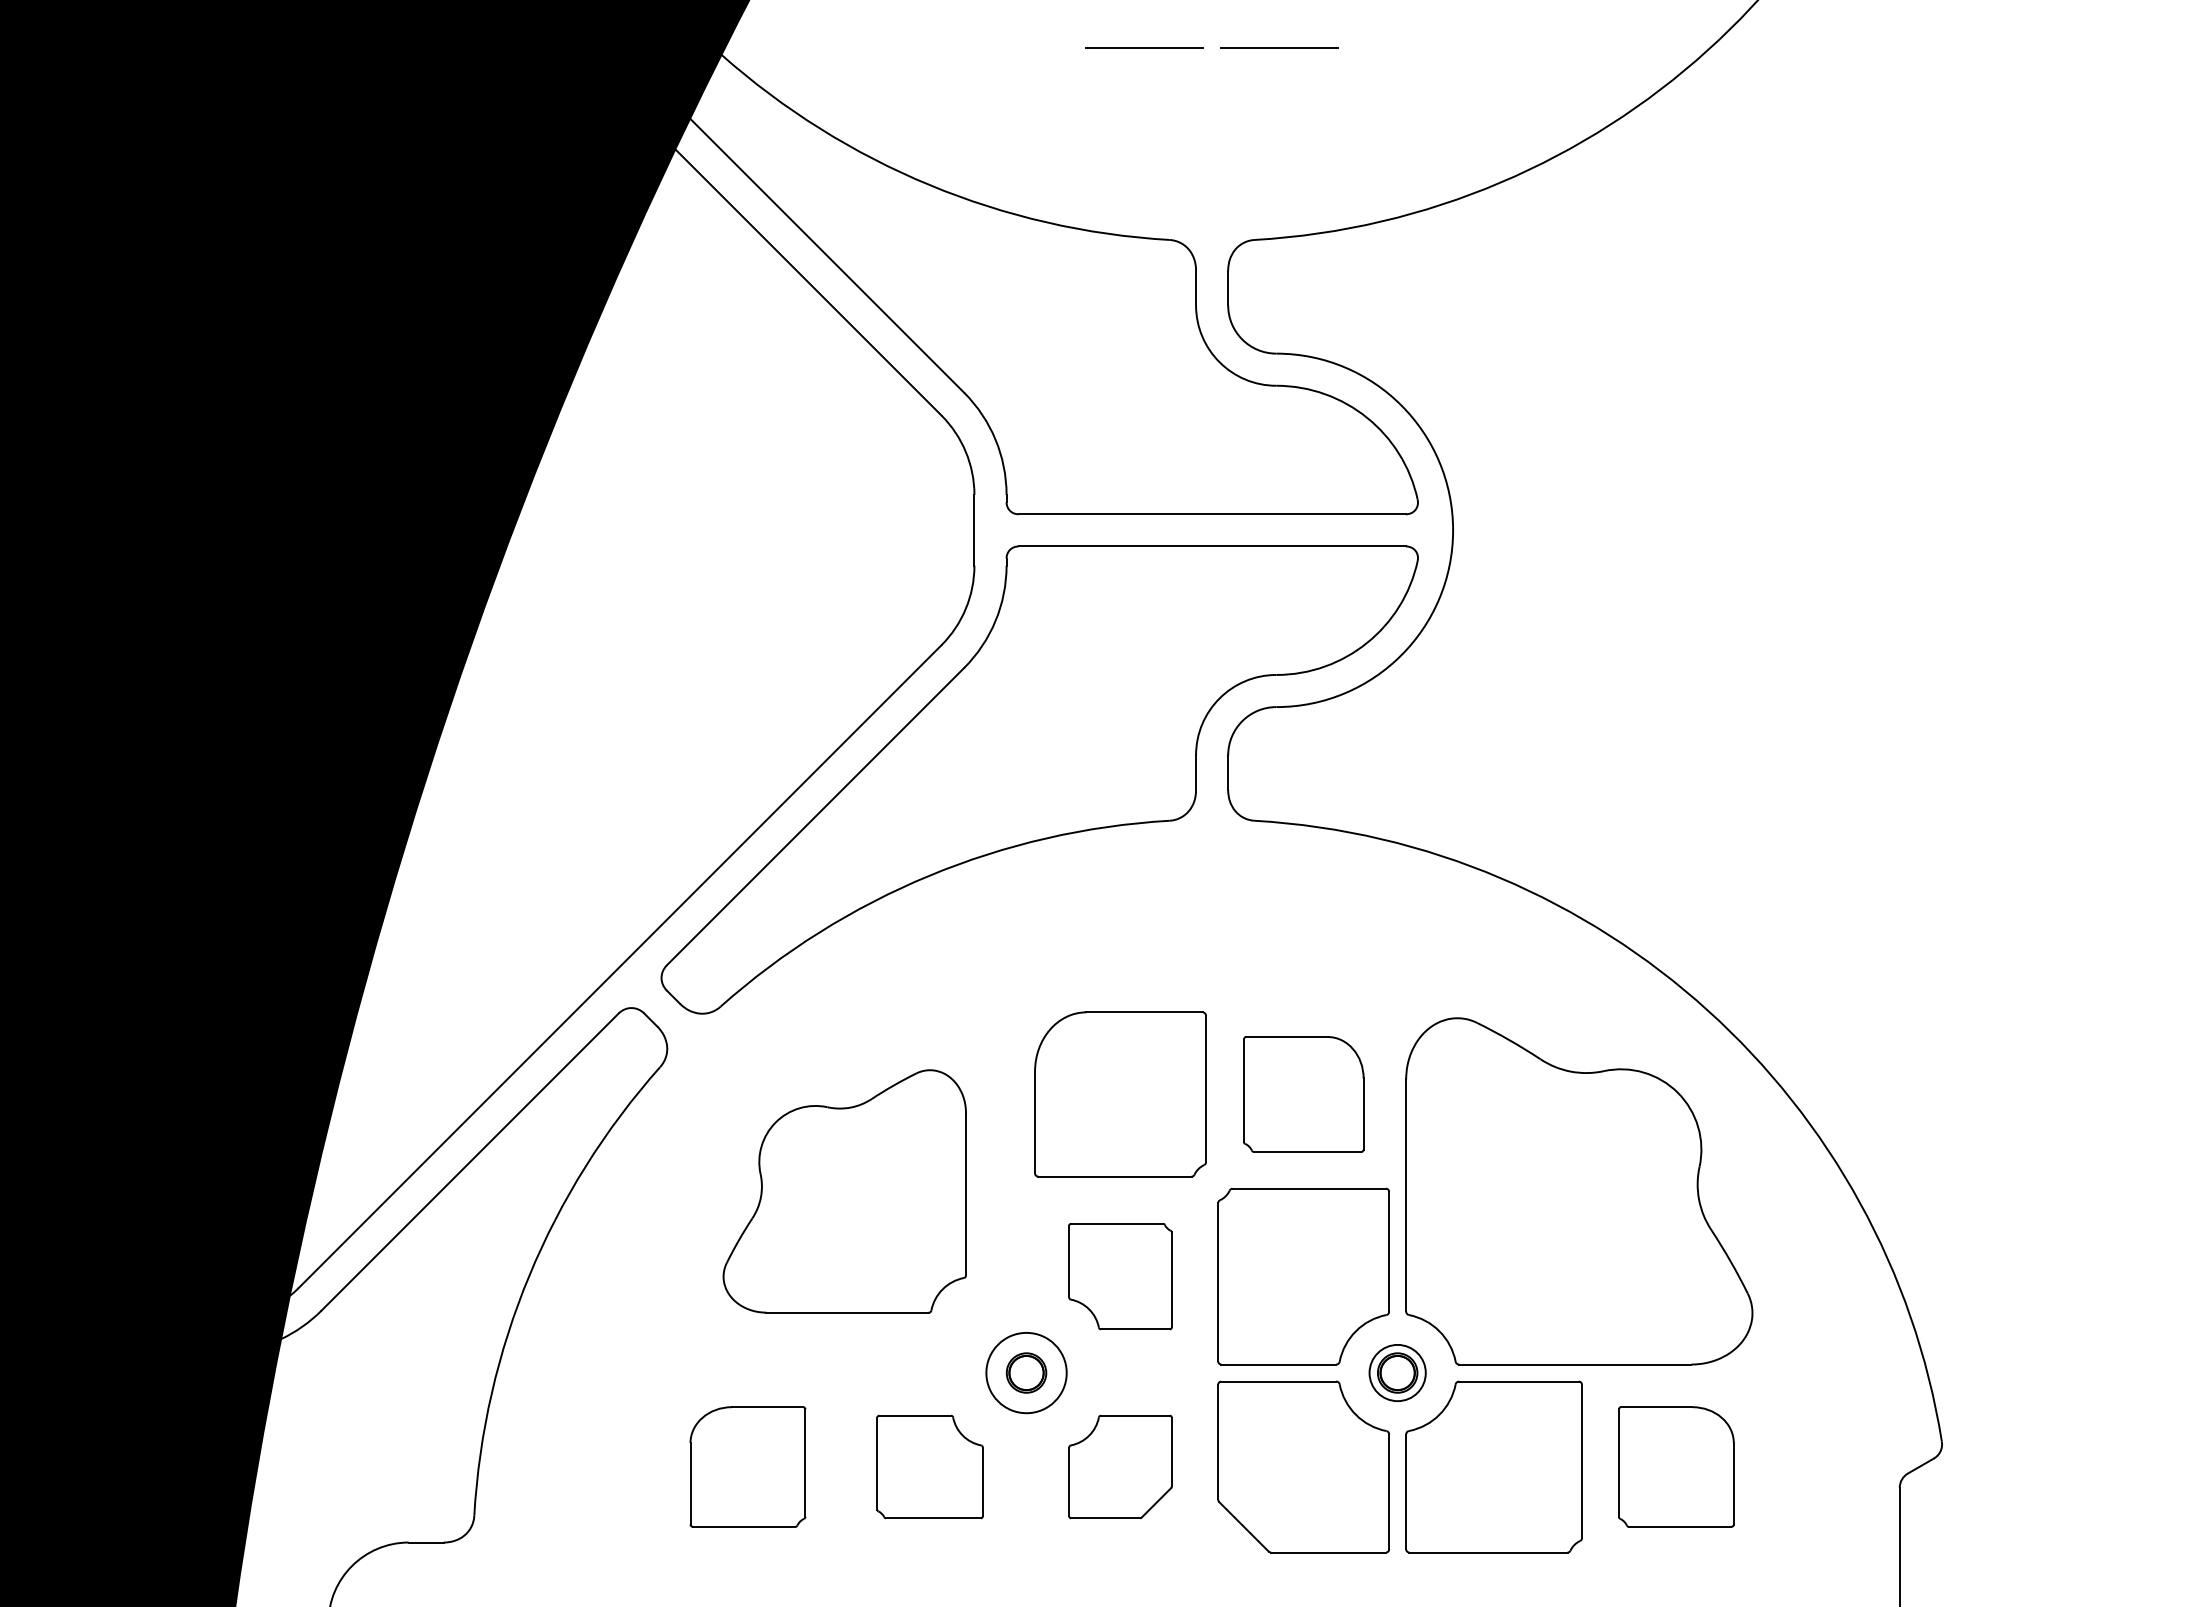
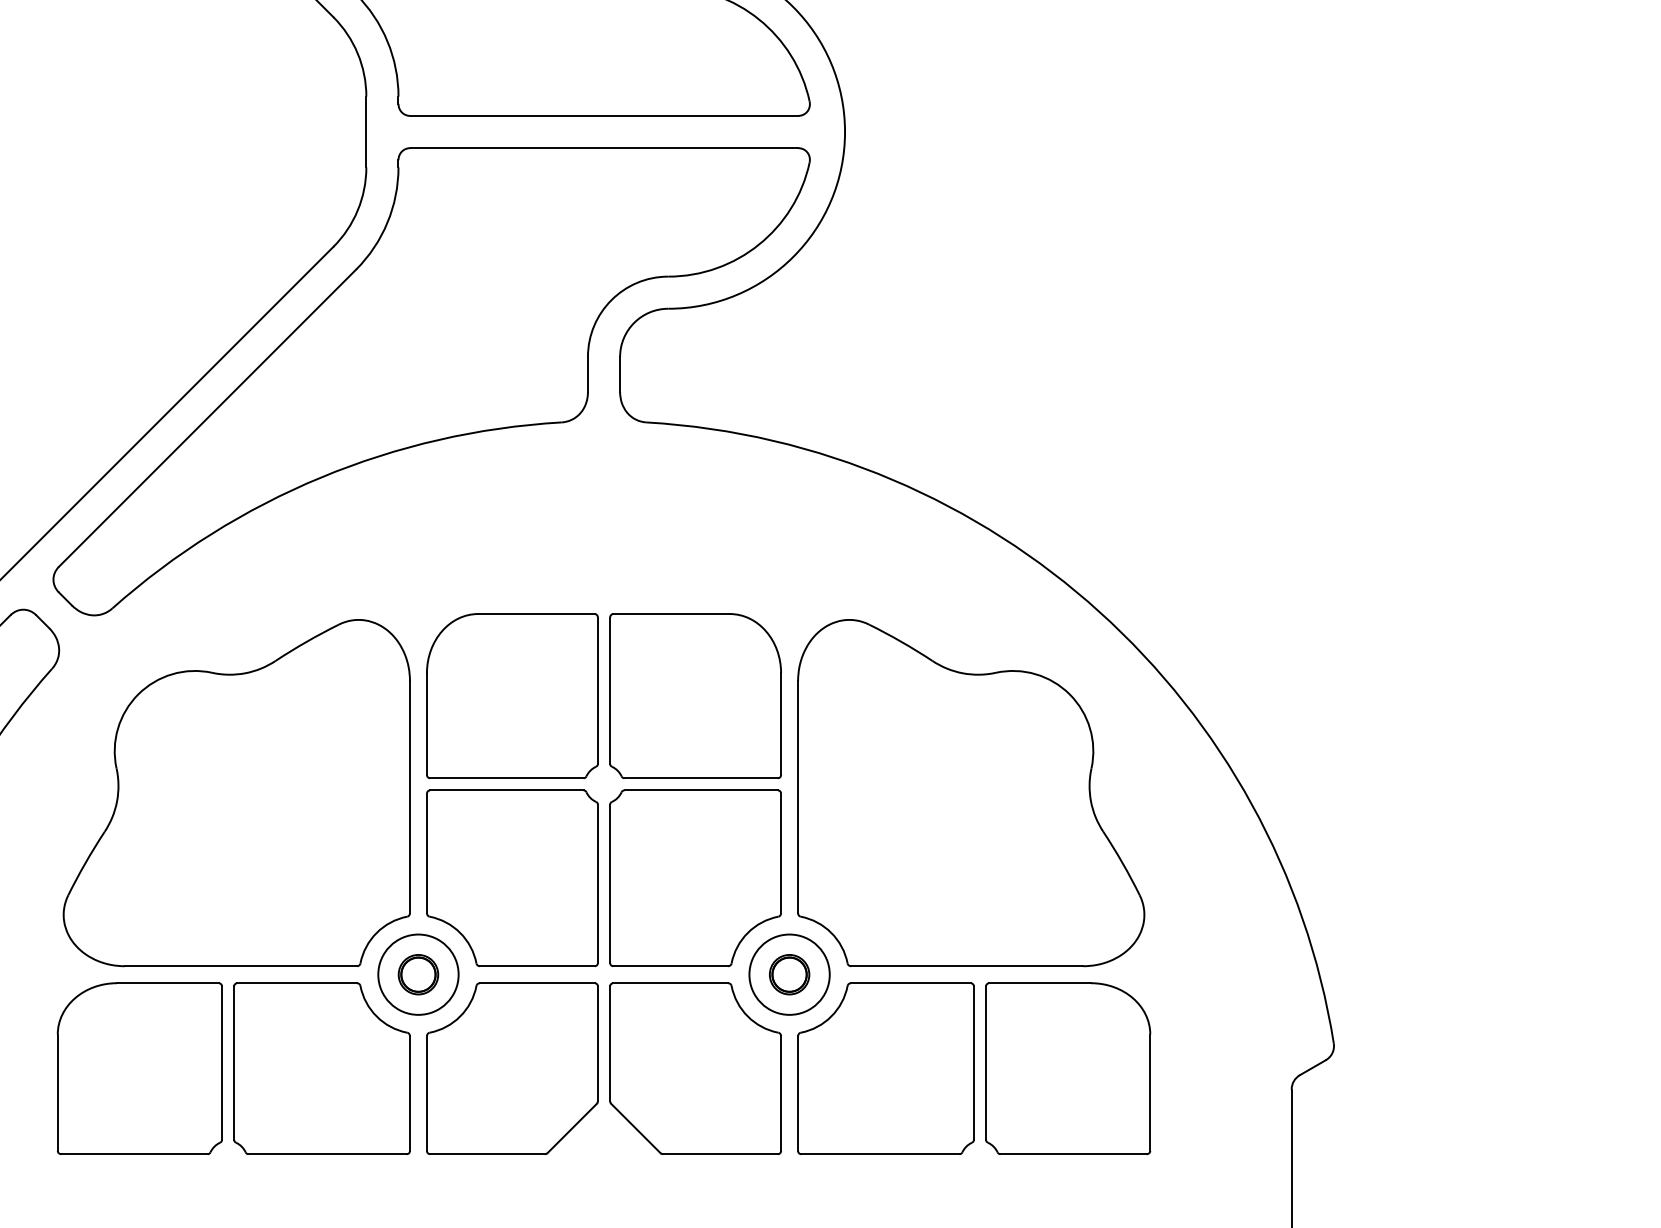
part: (1303, 1094) -> (695, 696), size x1.43
part: (844, 1191) -> (236, 793), size x1.43
part: (1120, 1276) -> (512, 878), size x1.67
circle: (1397, 1372) -> (789, 974), size x1.43
part: (747, 1466) -> (139, 1068), size x1.43
part: (929, 1466) -> (321, 1068), size x1.67
part: (1120, 1466) -> (512, 1068), size x1.67
part: (1676, 1466) -> (1068, 1068), size x1.43

